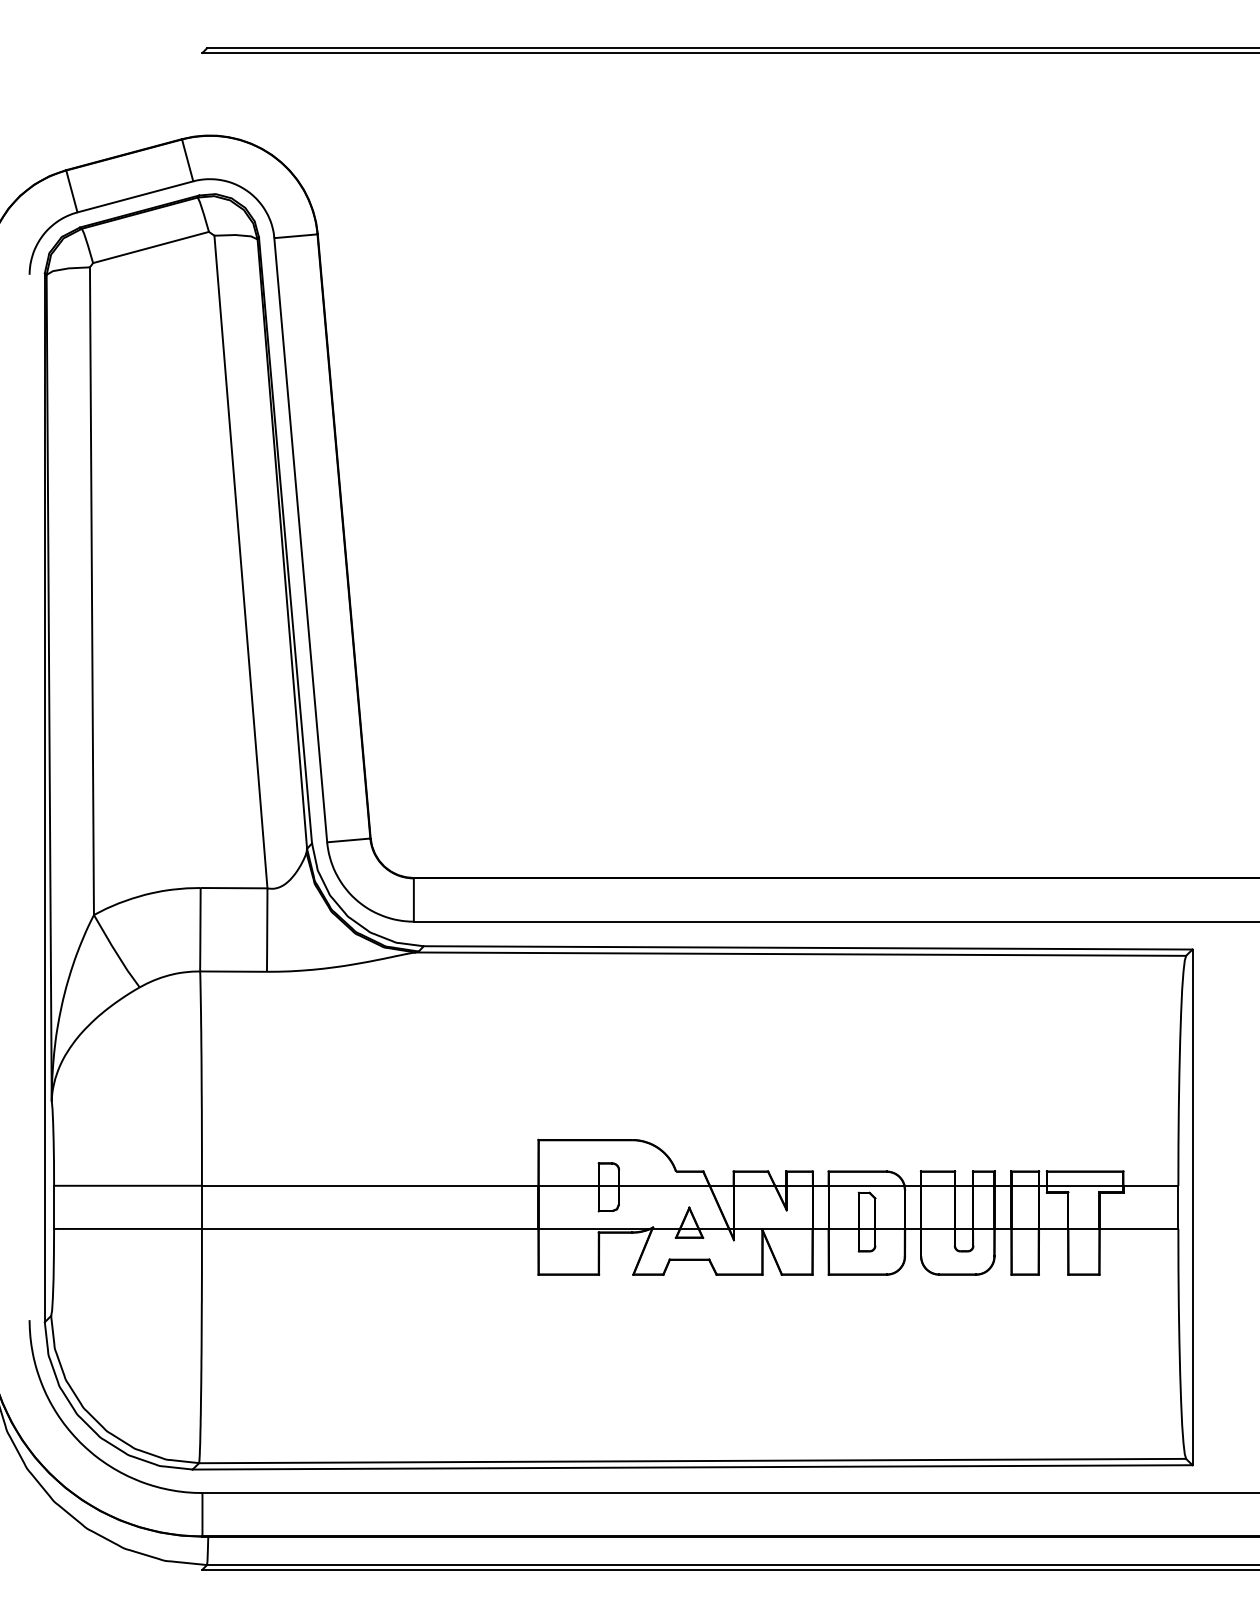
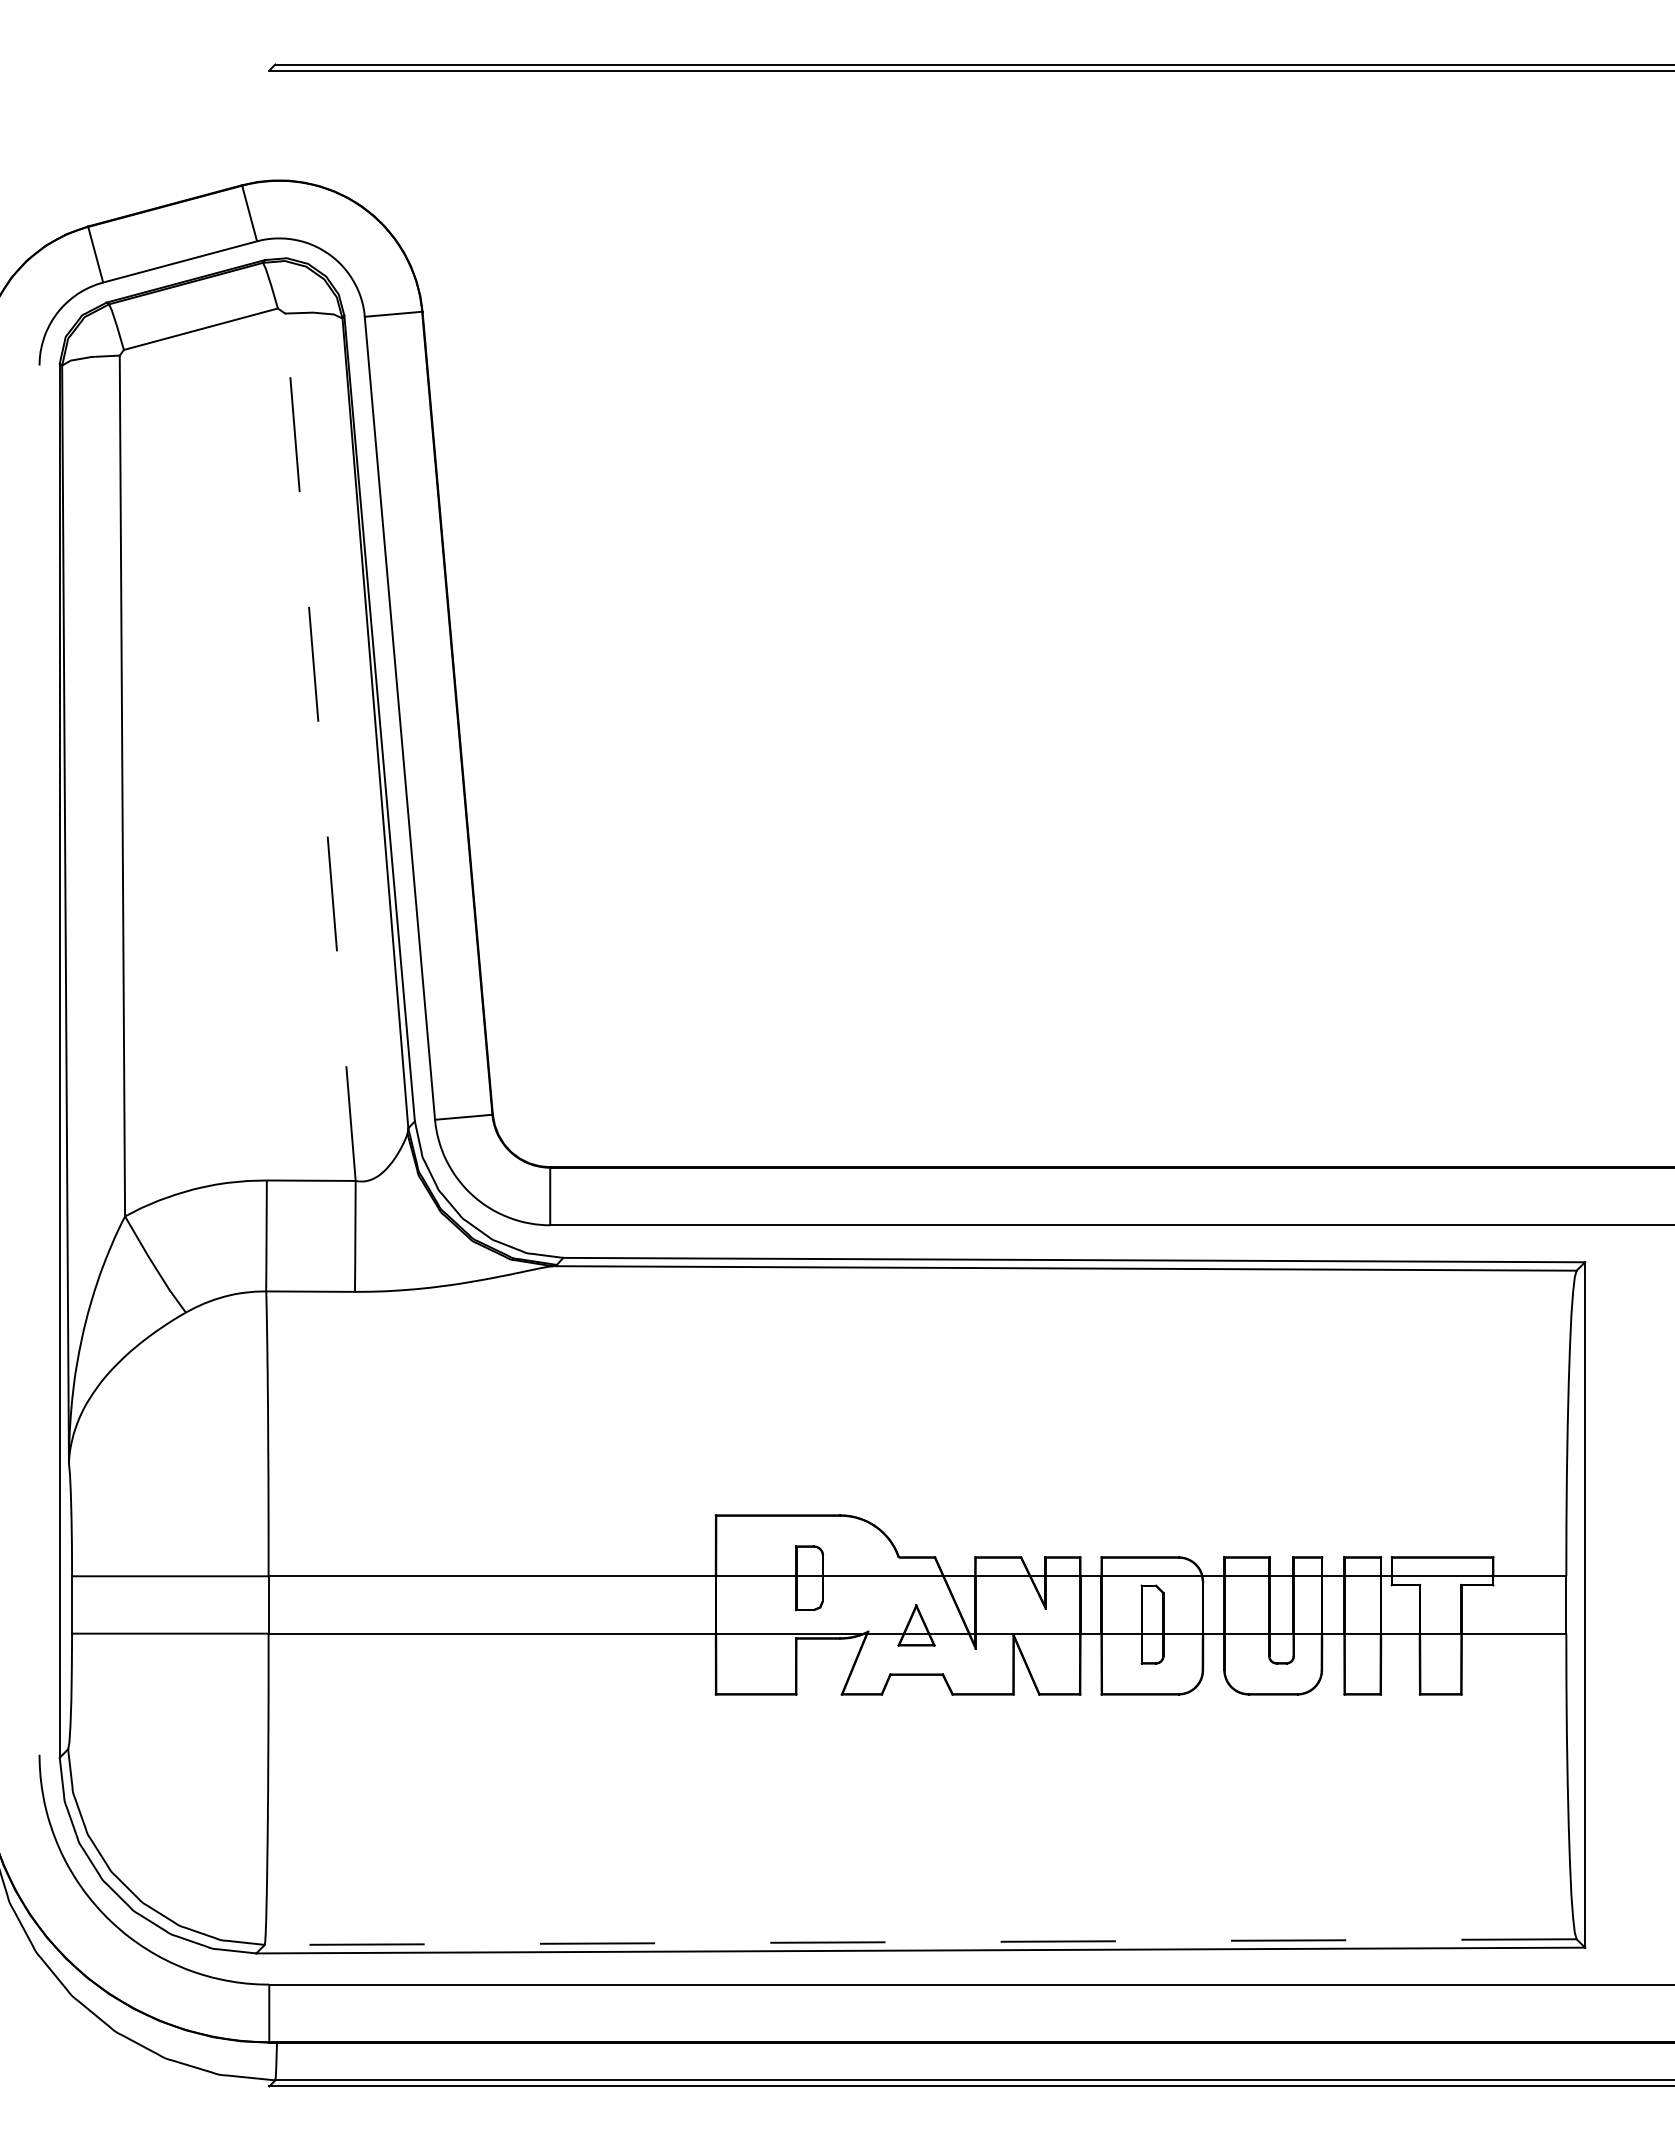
line: (241, 561) -> (320, 746), solid -> dashed
line: (692, 1461) -> (920, 1942), solid -> dashed

